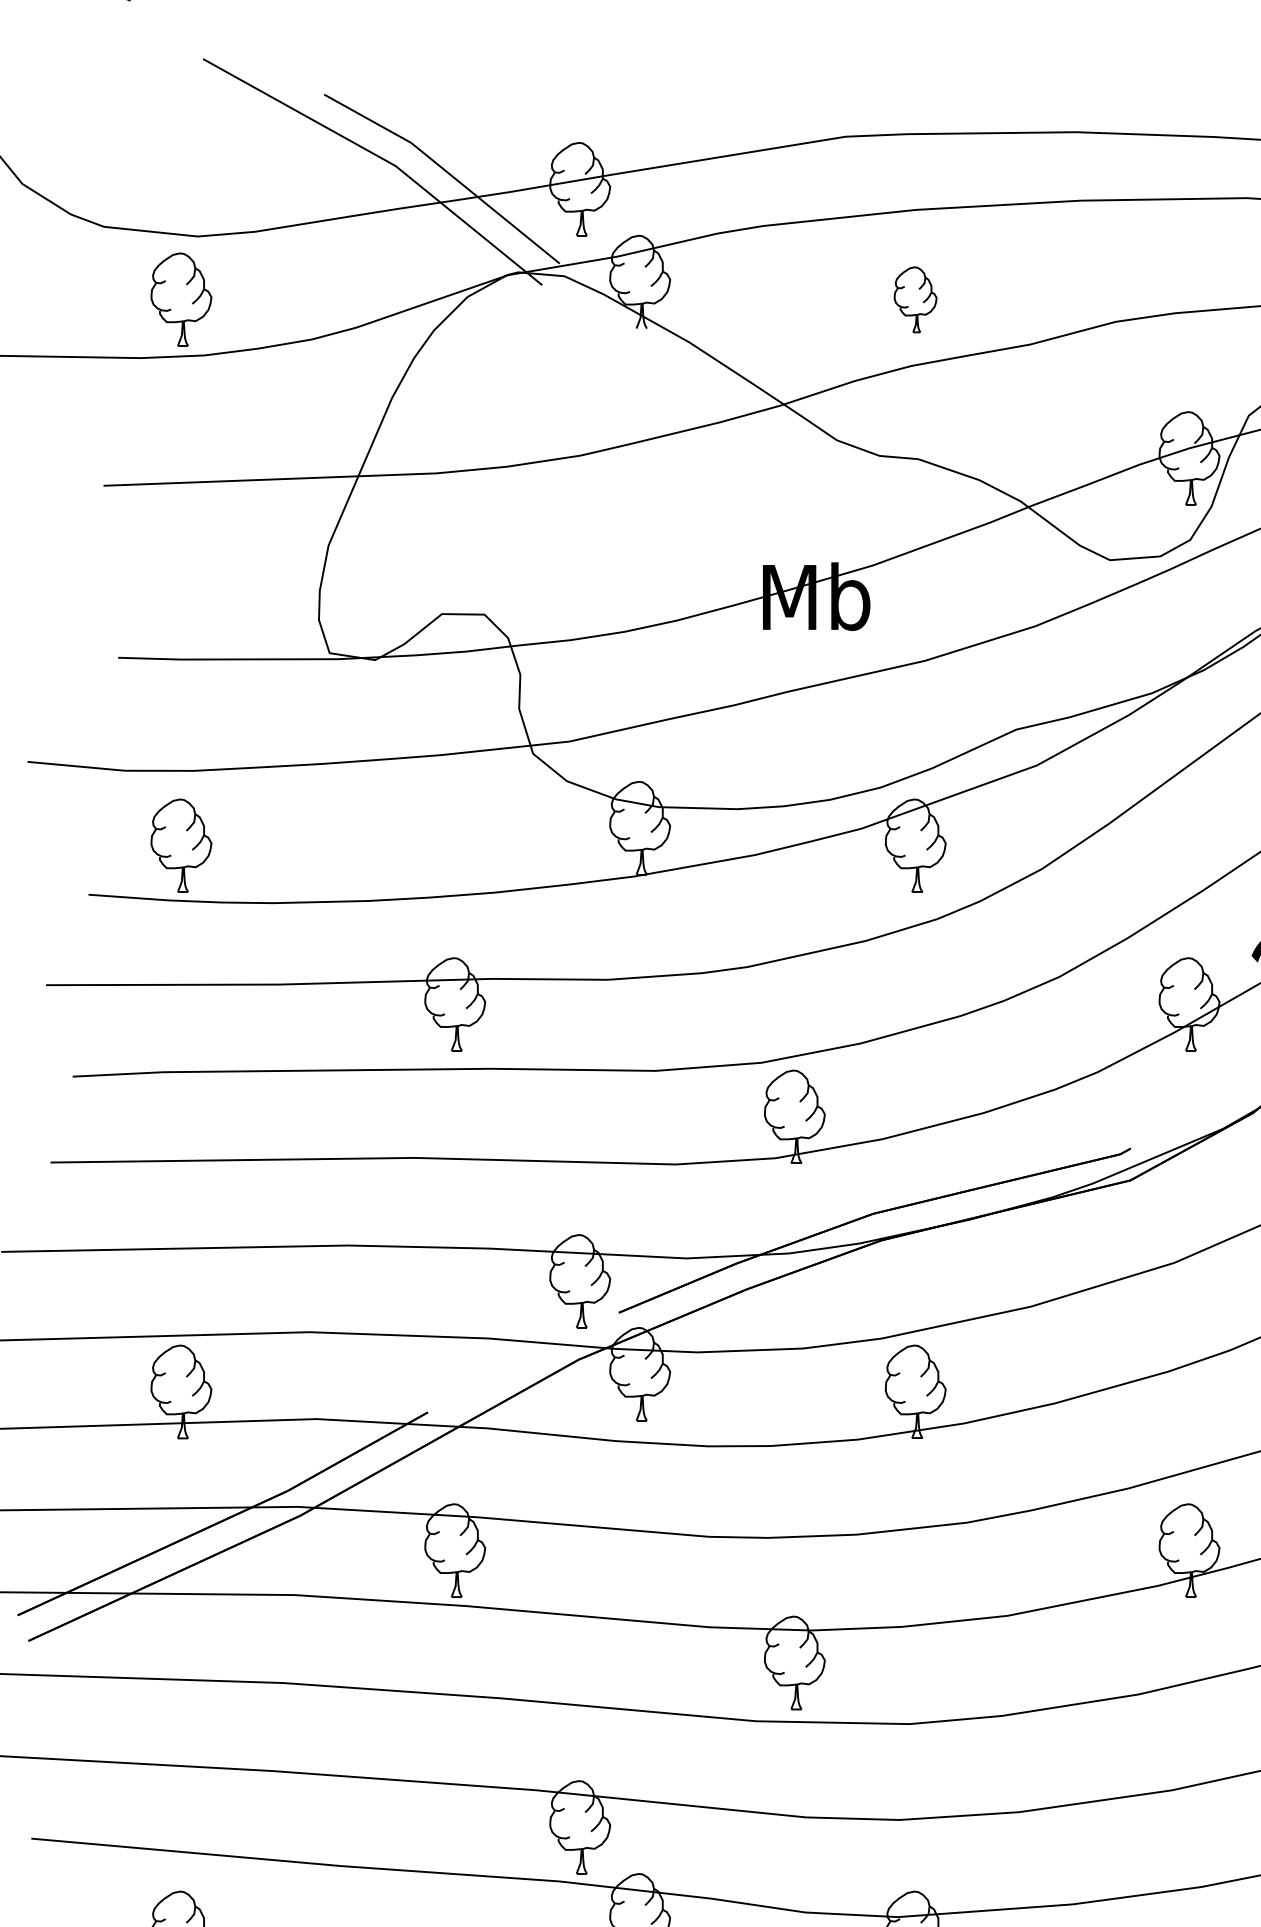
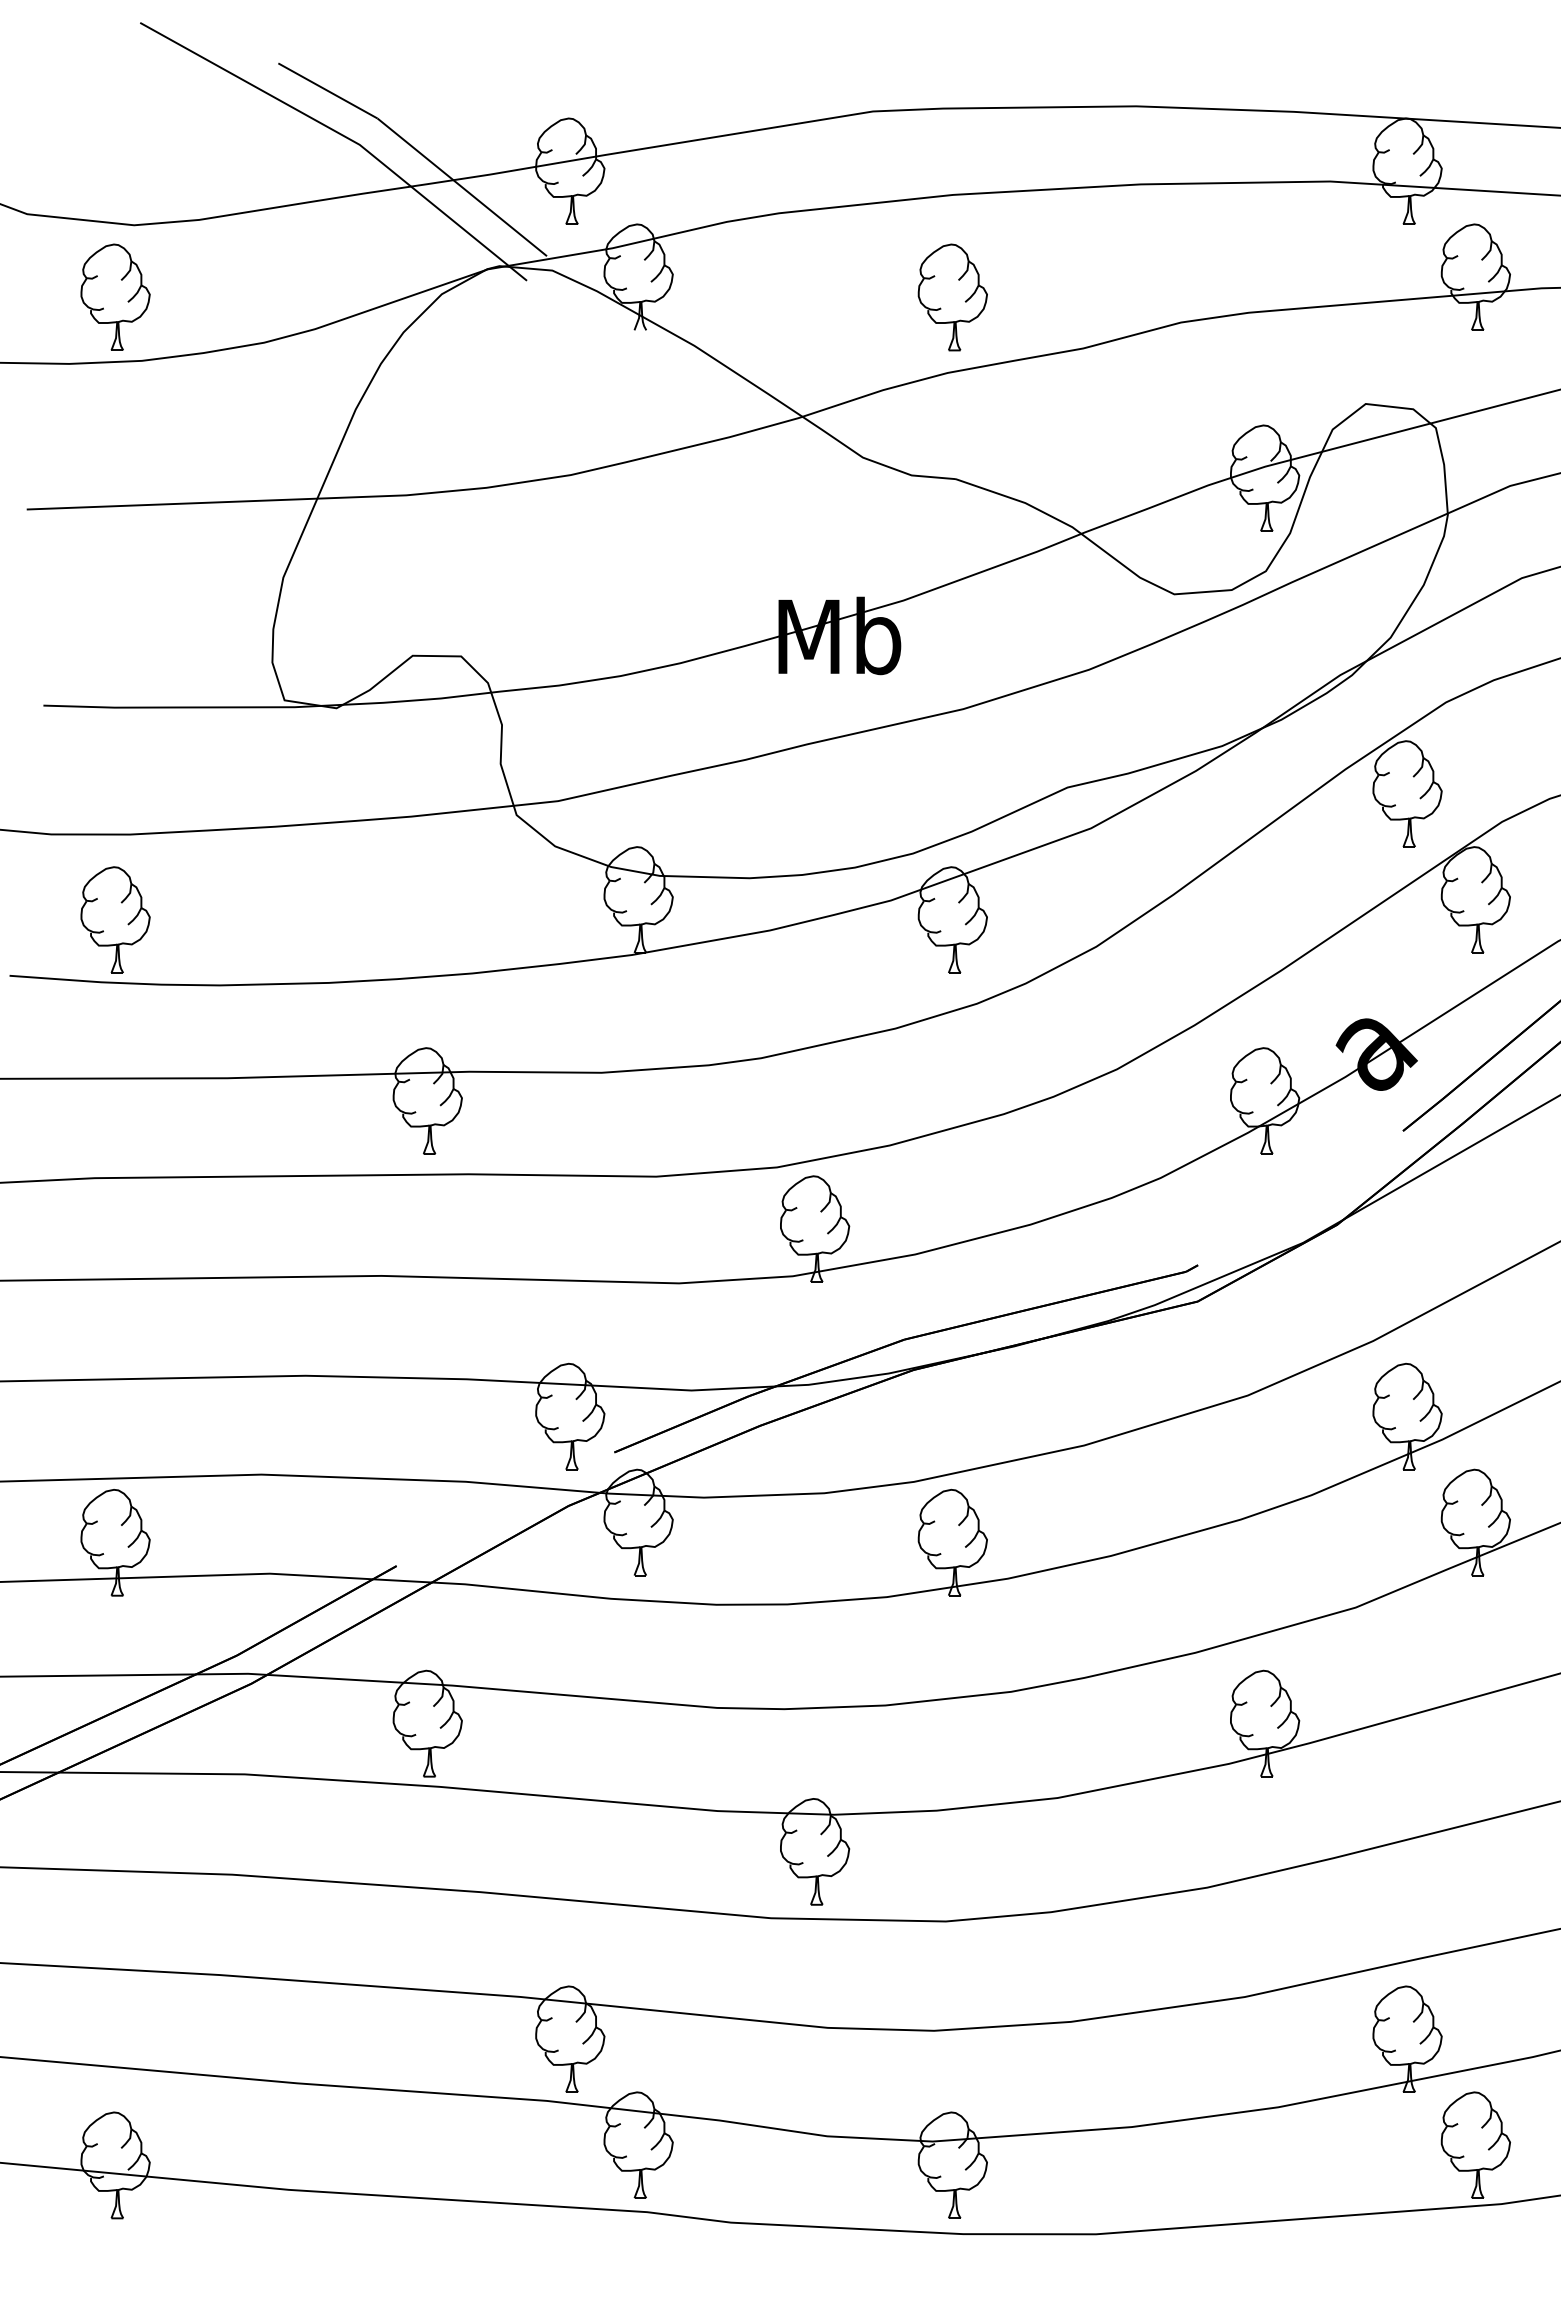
part: (915, 299) -> (952, 297), size x1.43

